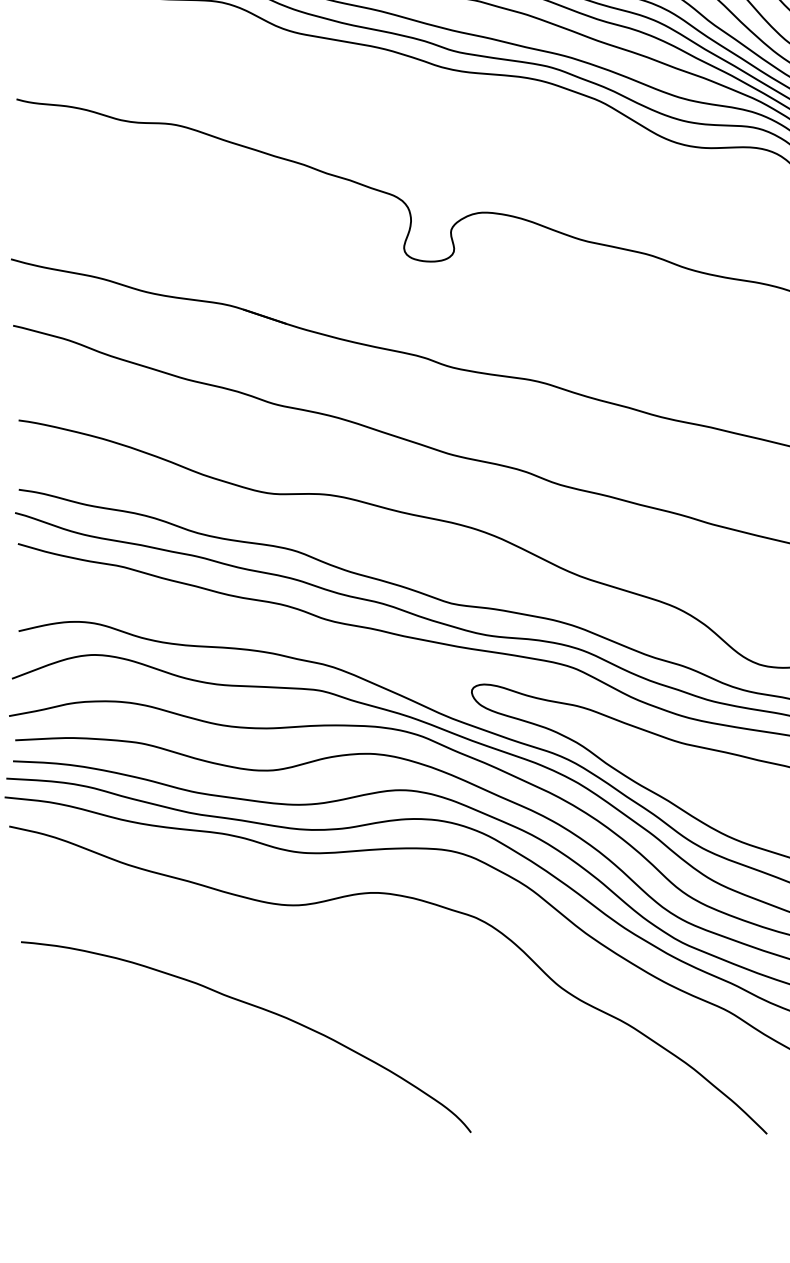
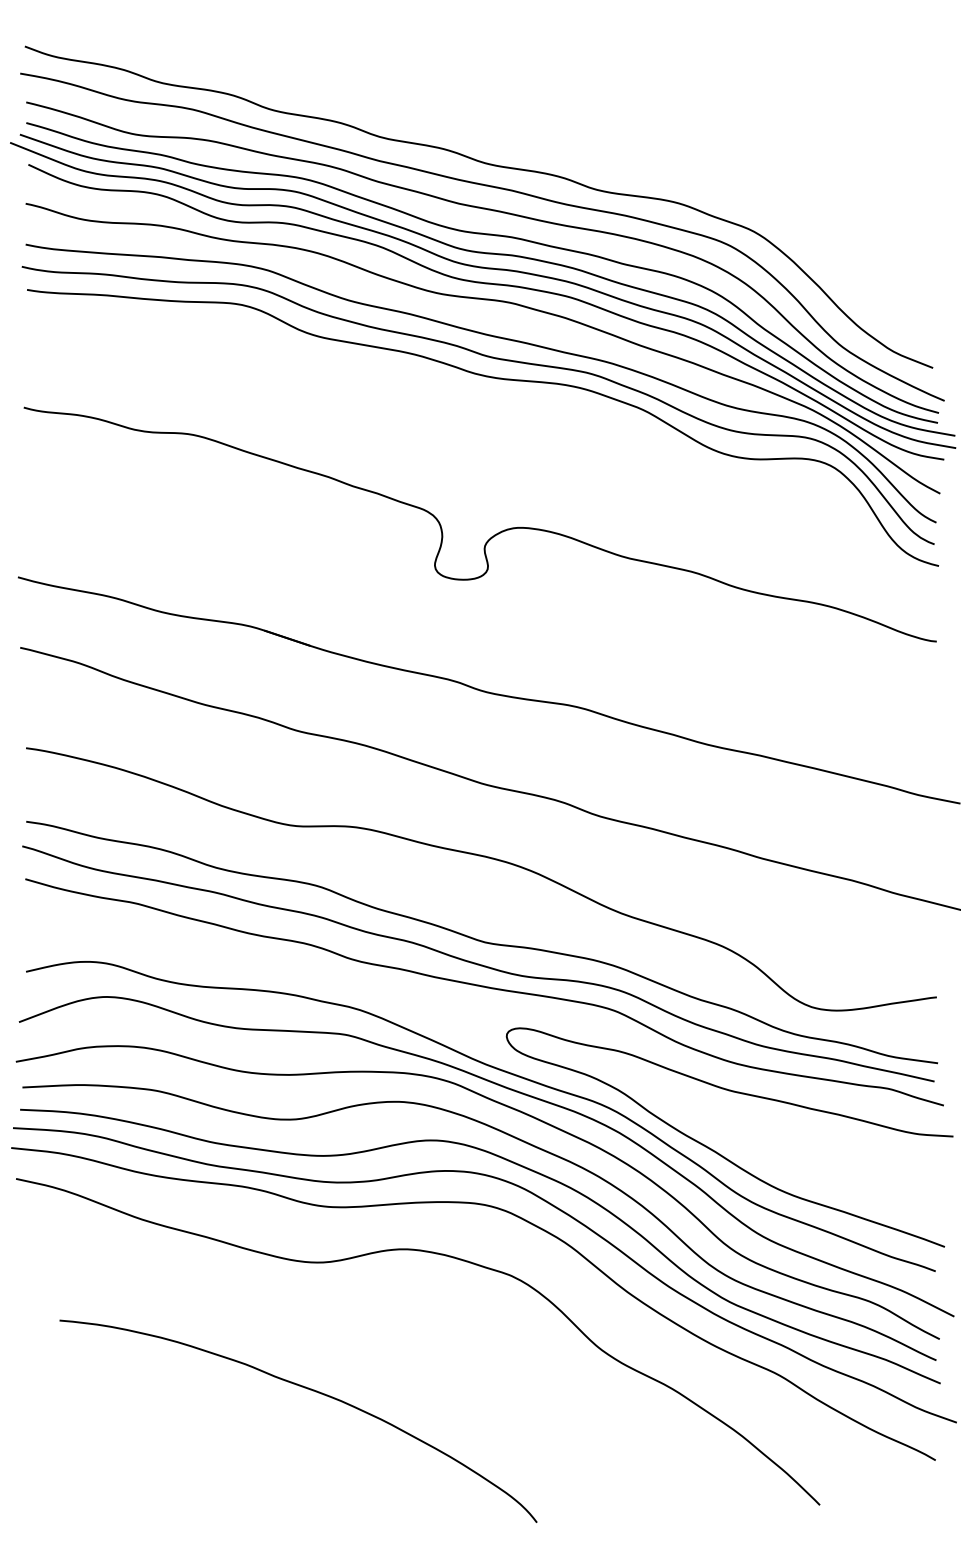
curve: (254, 1007) -> (307, 1389), moved

